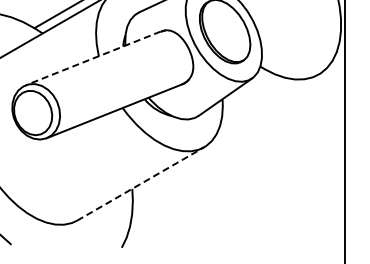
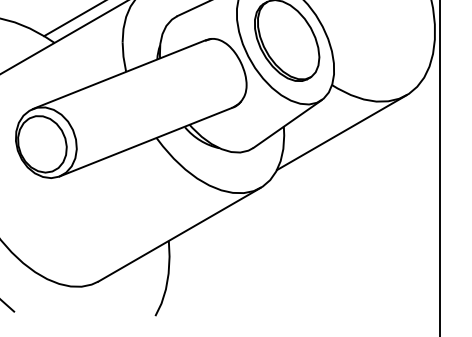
line: (93, 58) -> (119, 74), dashed -> solid
line: (267, 103) -> (341, 132), added
line: (141, 183) -> (180, 234), dashed -> solid

